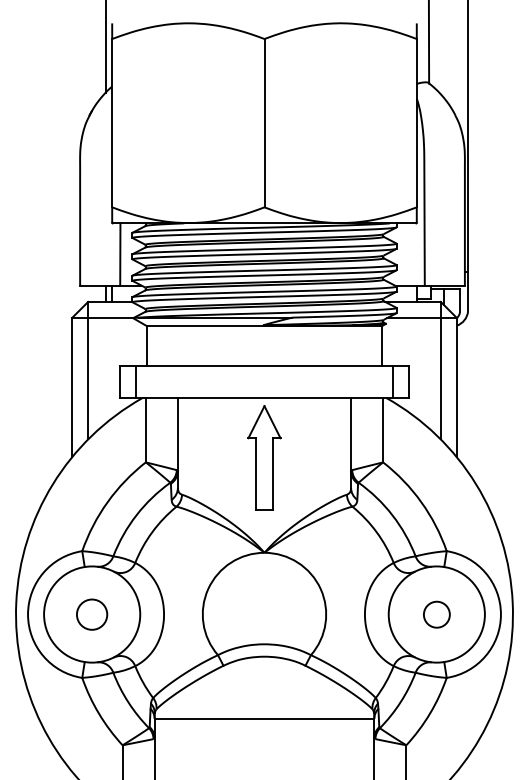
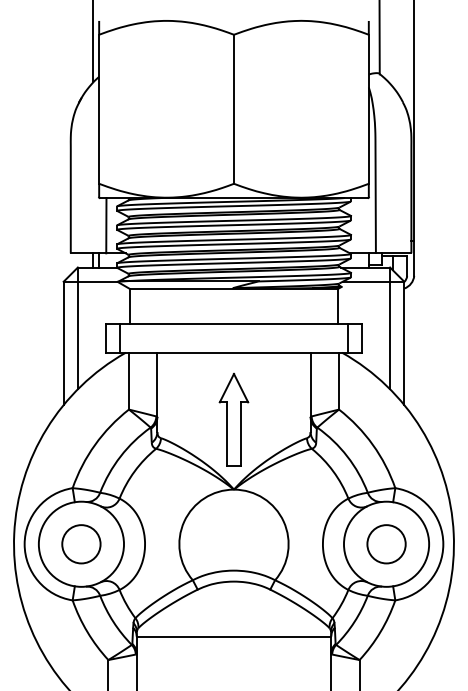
part: (264, 457) -> (234, 419), moved
circle: (91, 614) -> (80, 544), size x1.43
circle: (436, 614) -> (386, 544), size x1.67

